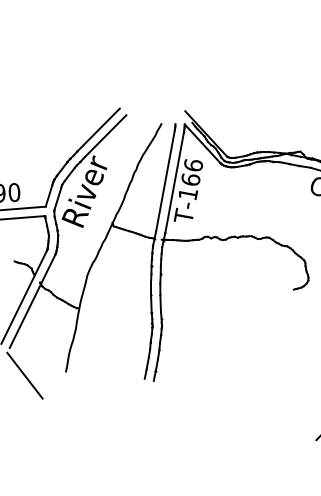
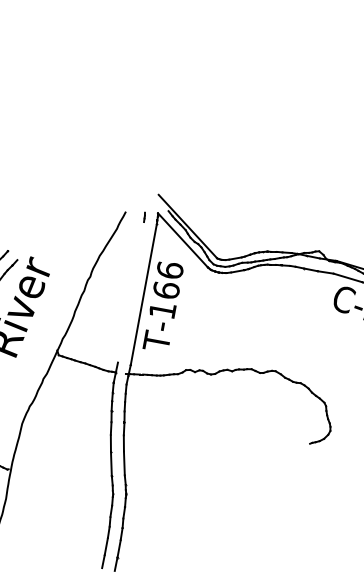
line: (98, 129) -> (37, 220), removed
line: (104, 136) -> (46, 230), removed
line: (165, 180) -> (131, 291), removed

